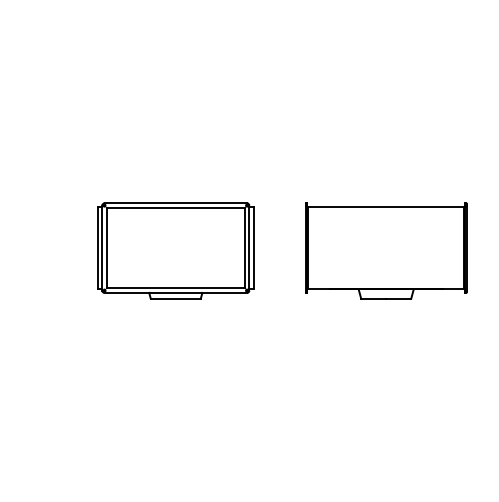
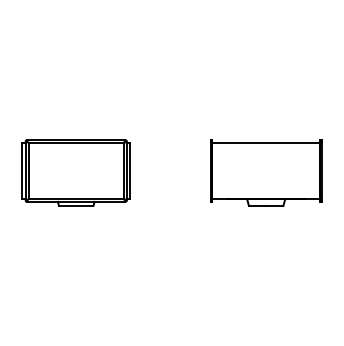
part: (174, 250) -> (75, 172), moved

